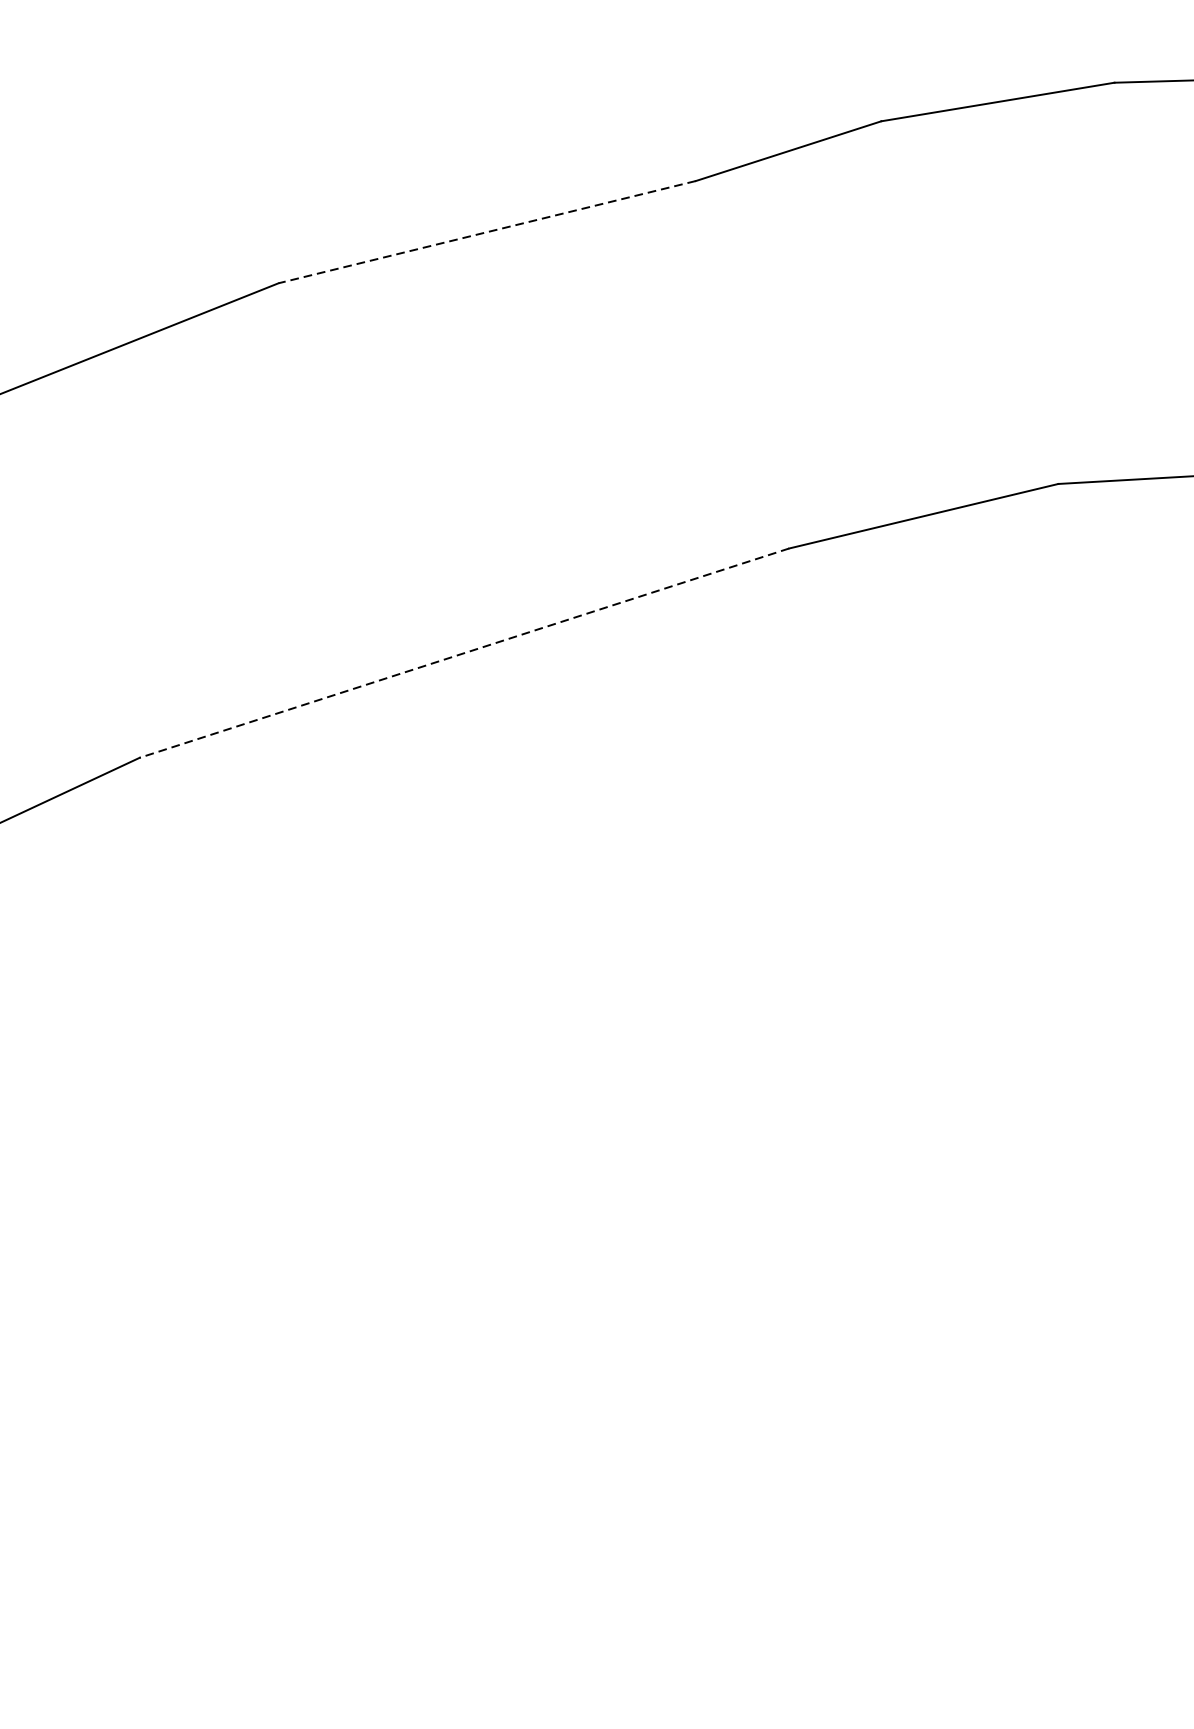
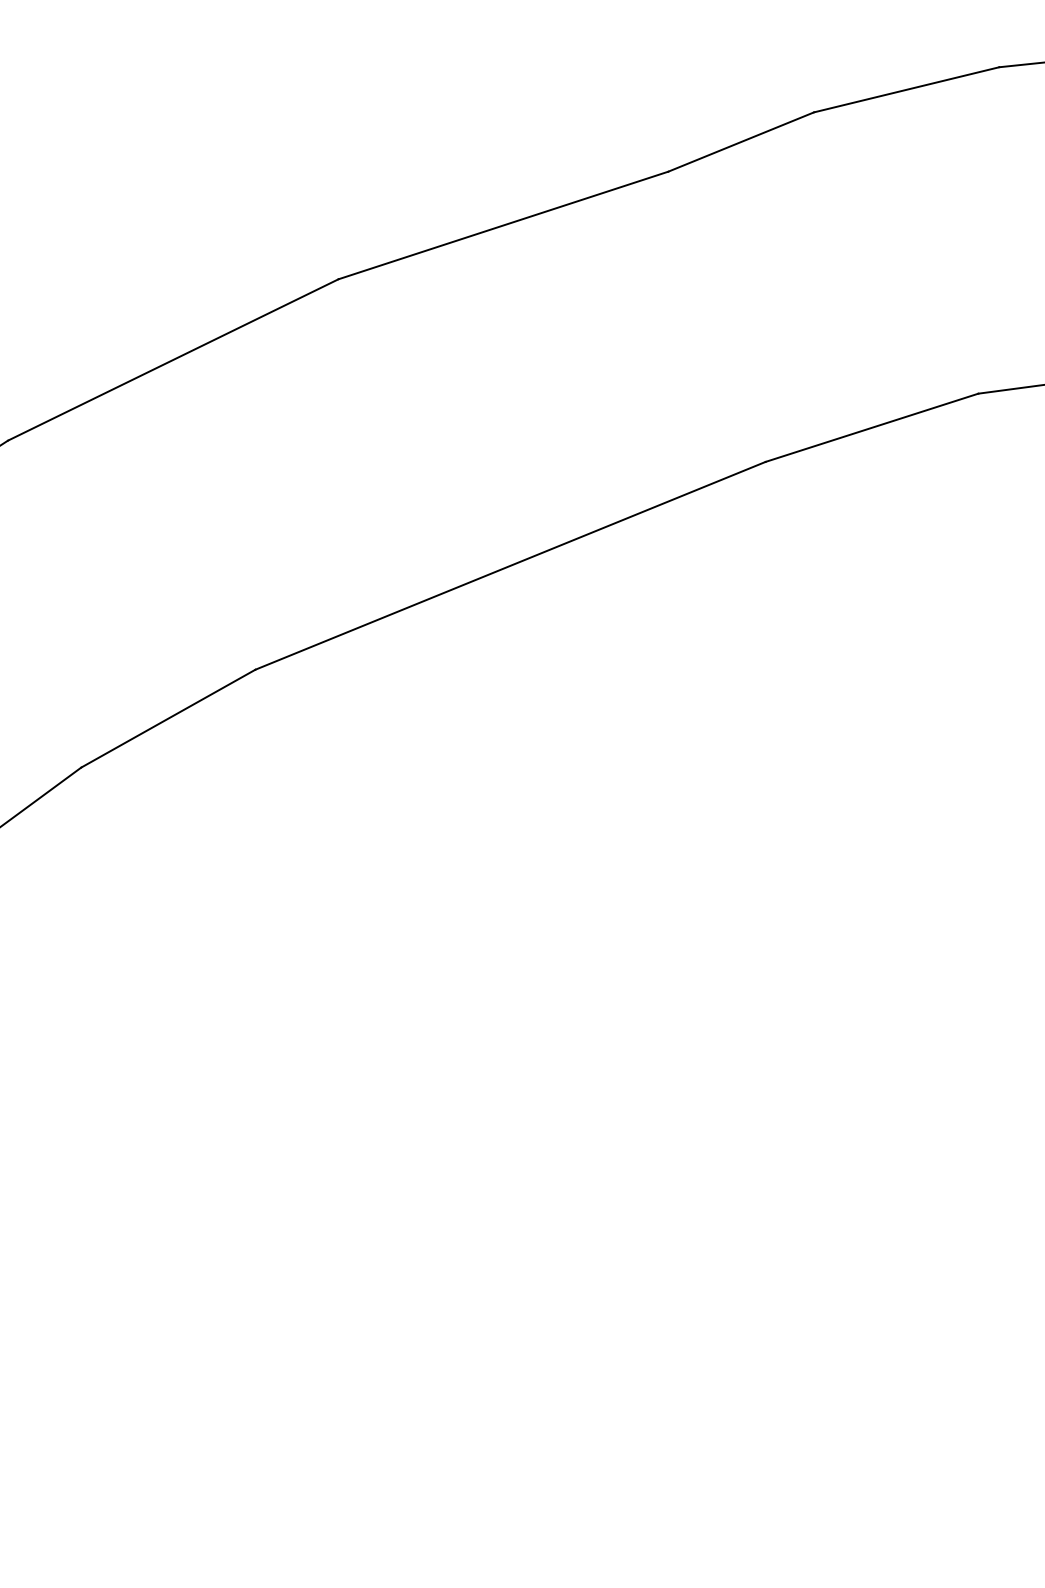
line: (486, 232) -> (502, 225), dashed -> solid
line: (464, 653) -> (510, 566), dashed -> solid

